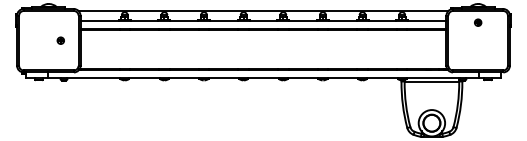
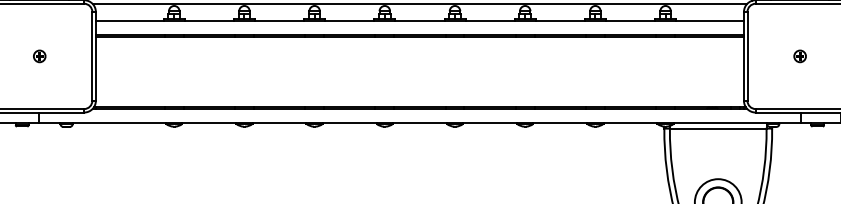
part: (478, 22) -> (800, 56), moved
part: (60, 40) -> (39, 56), moved

